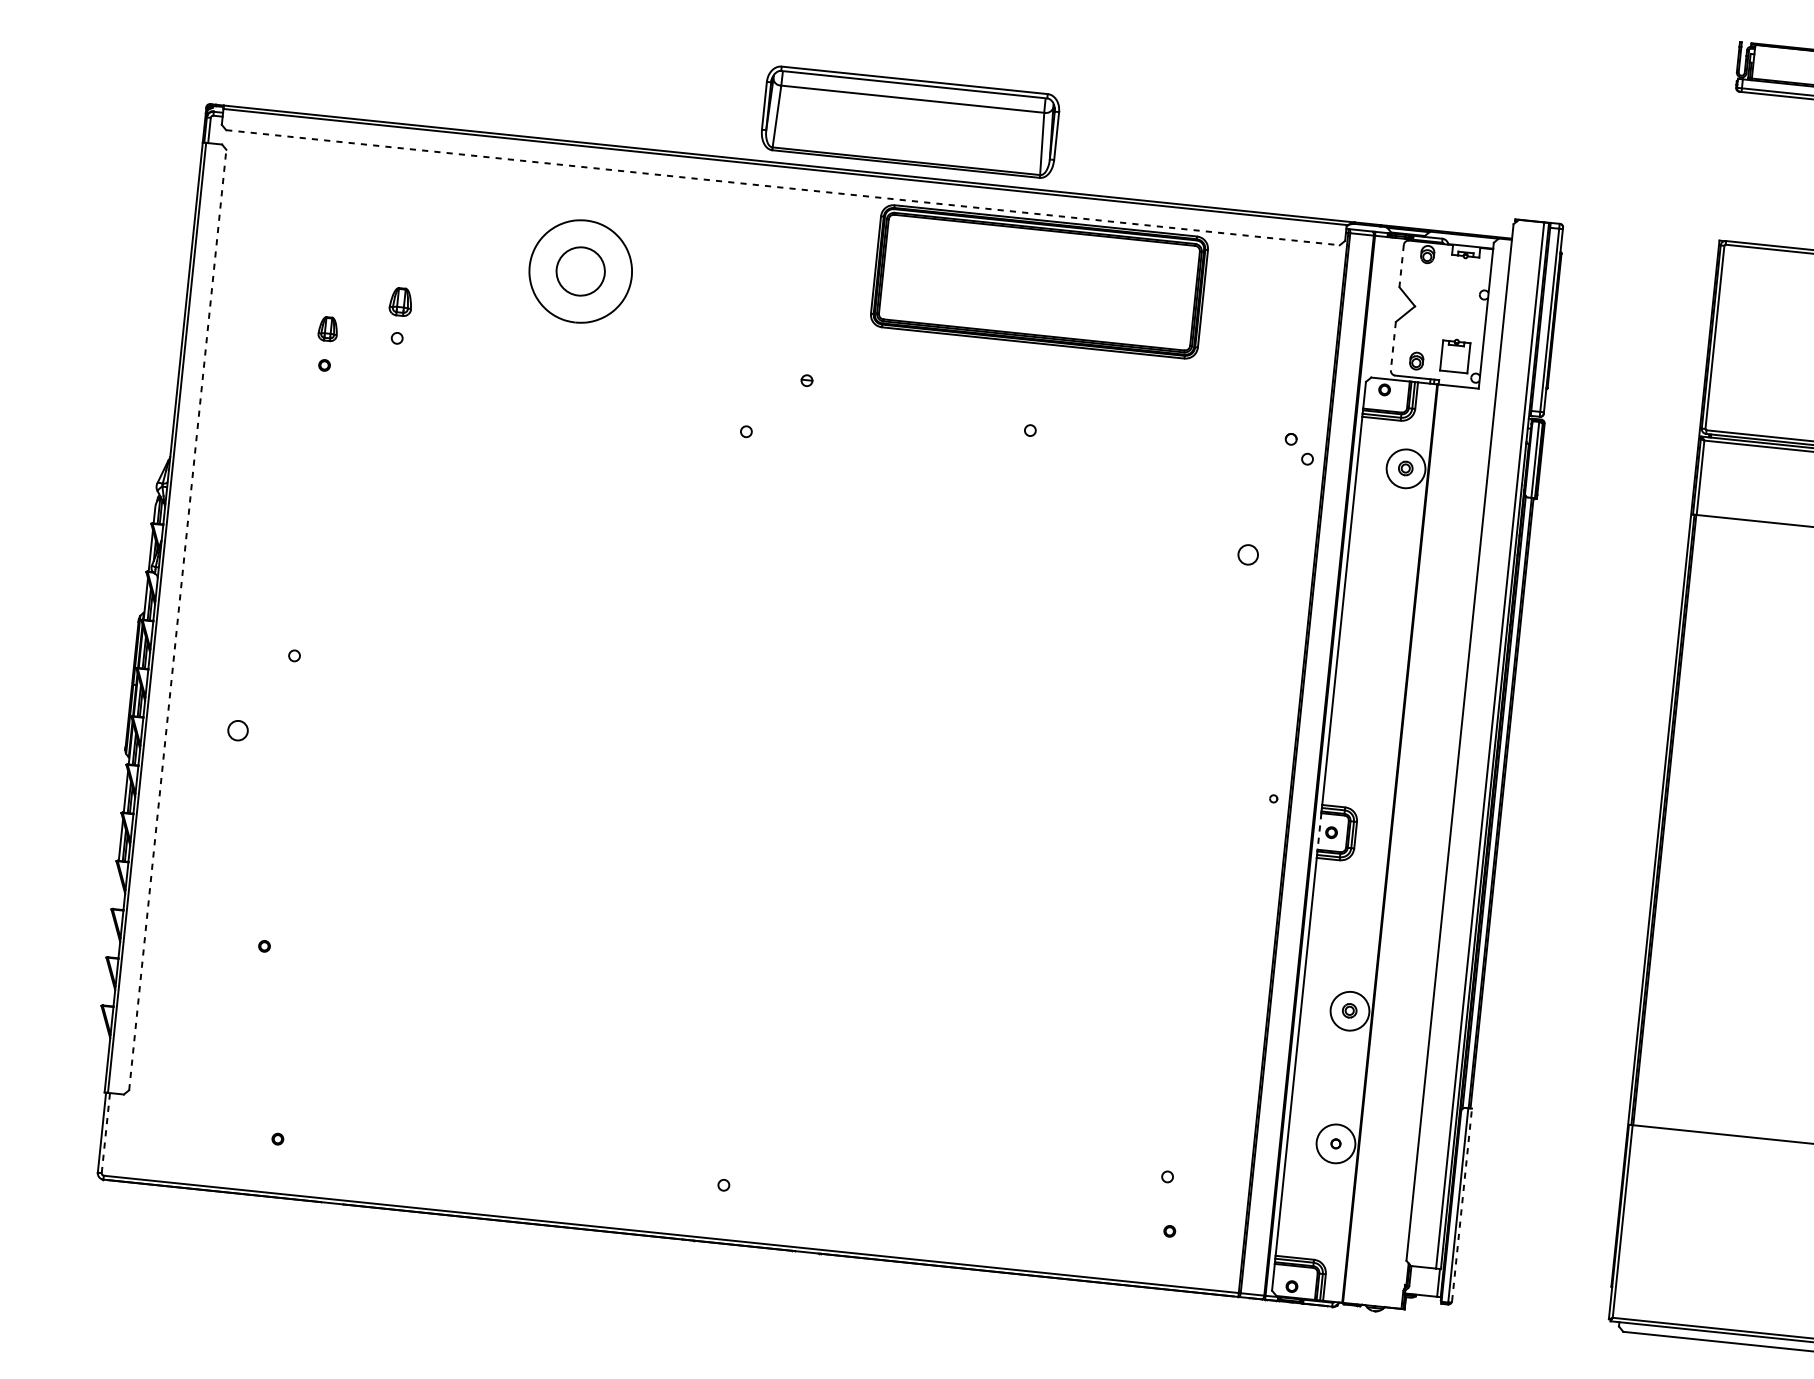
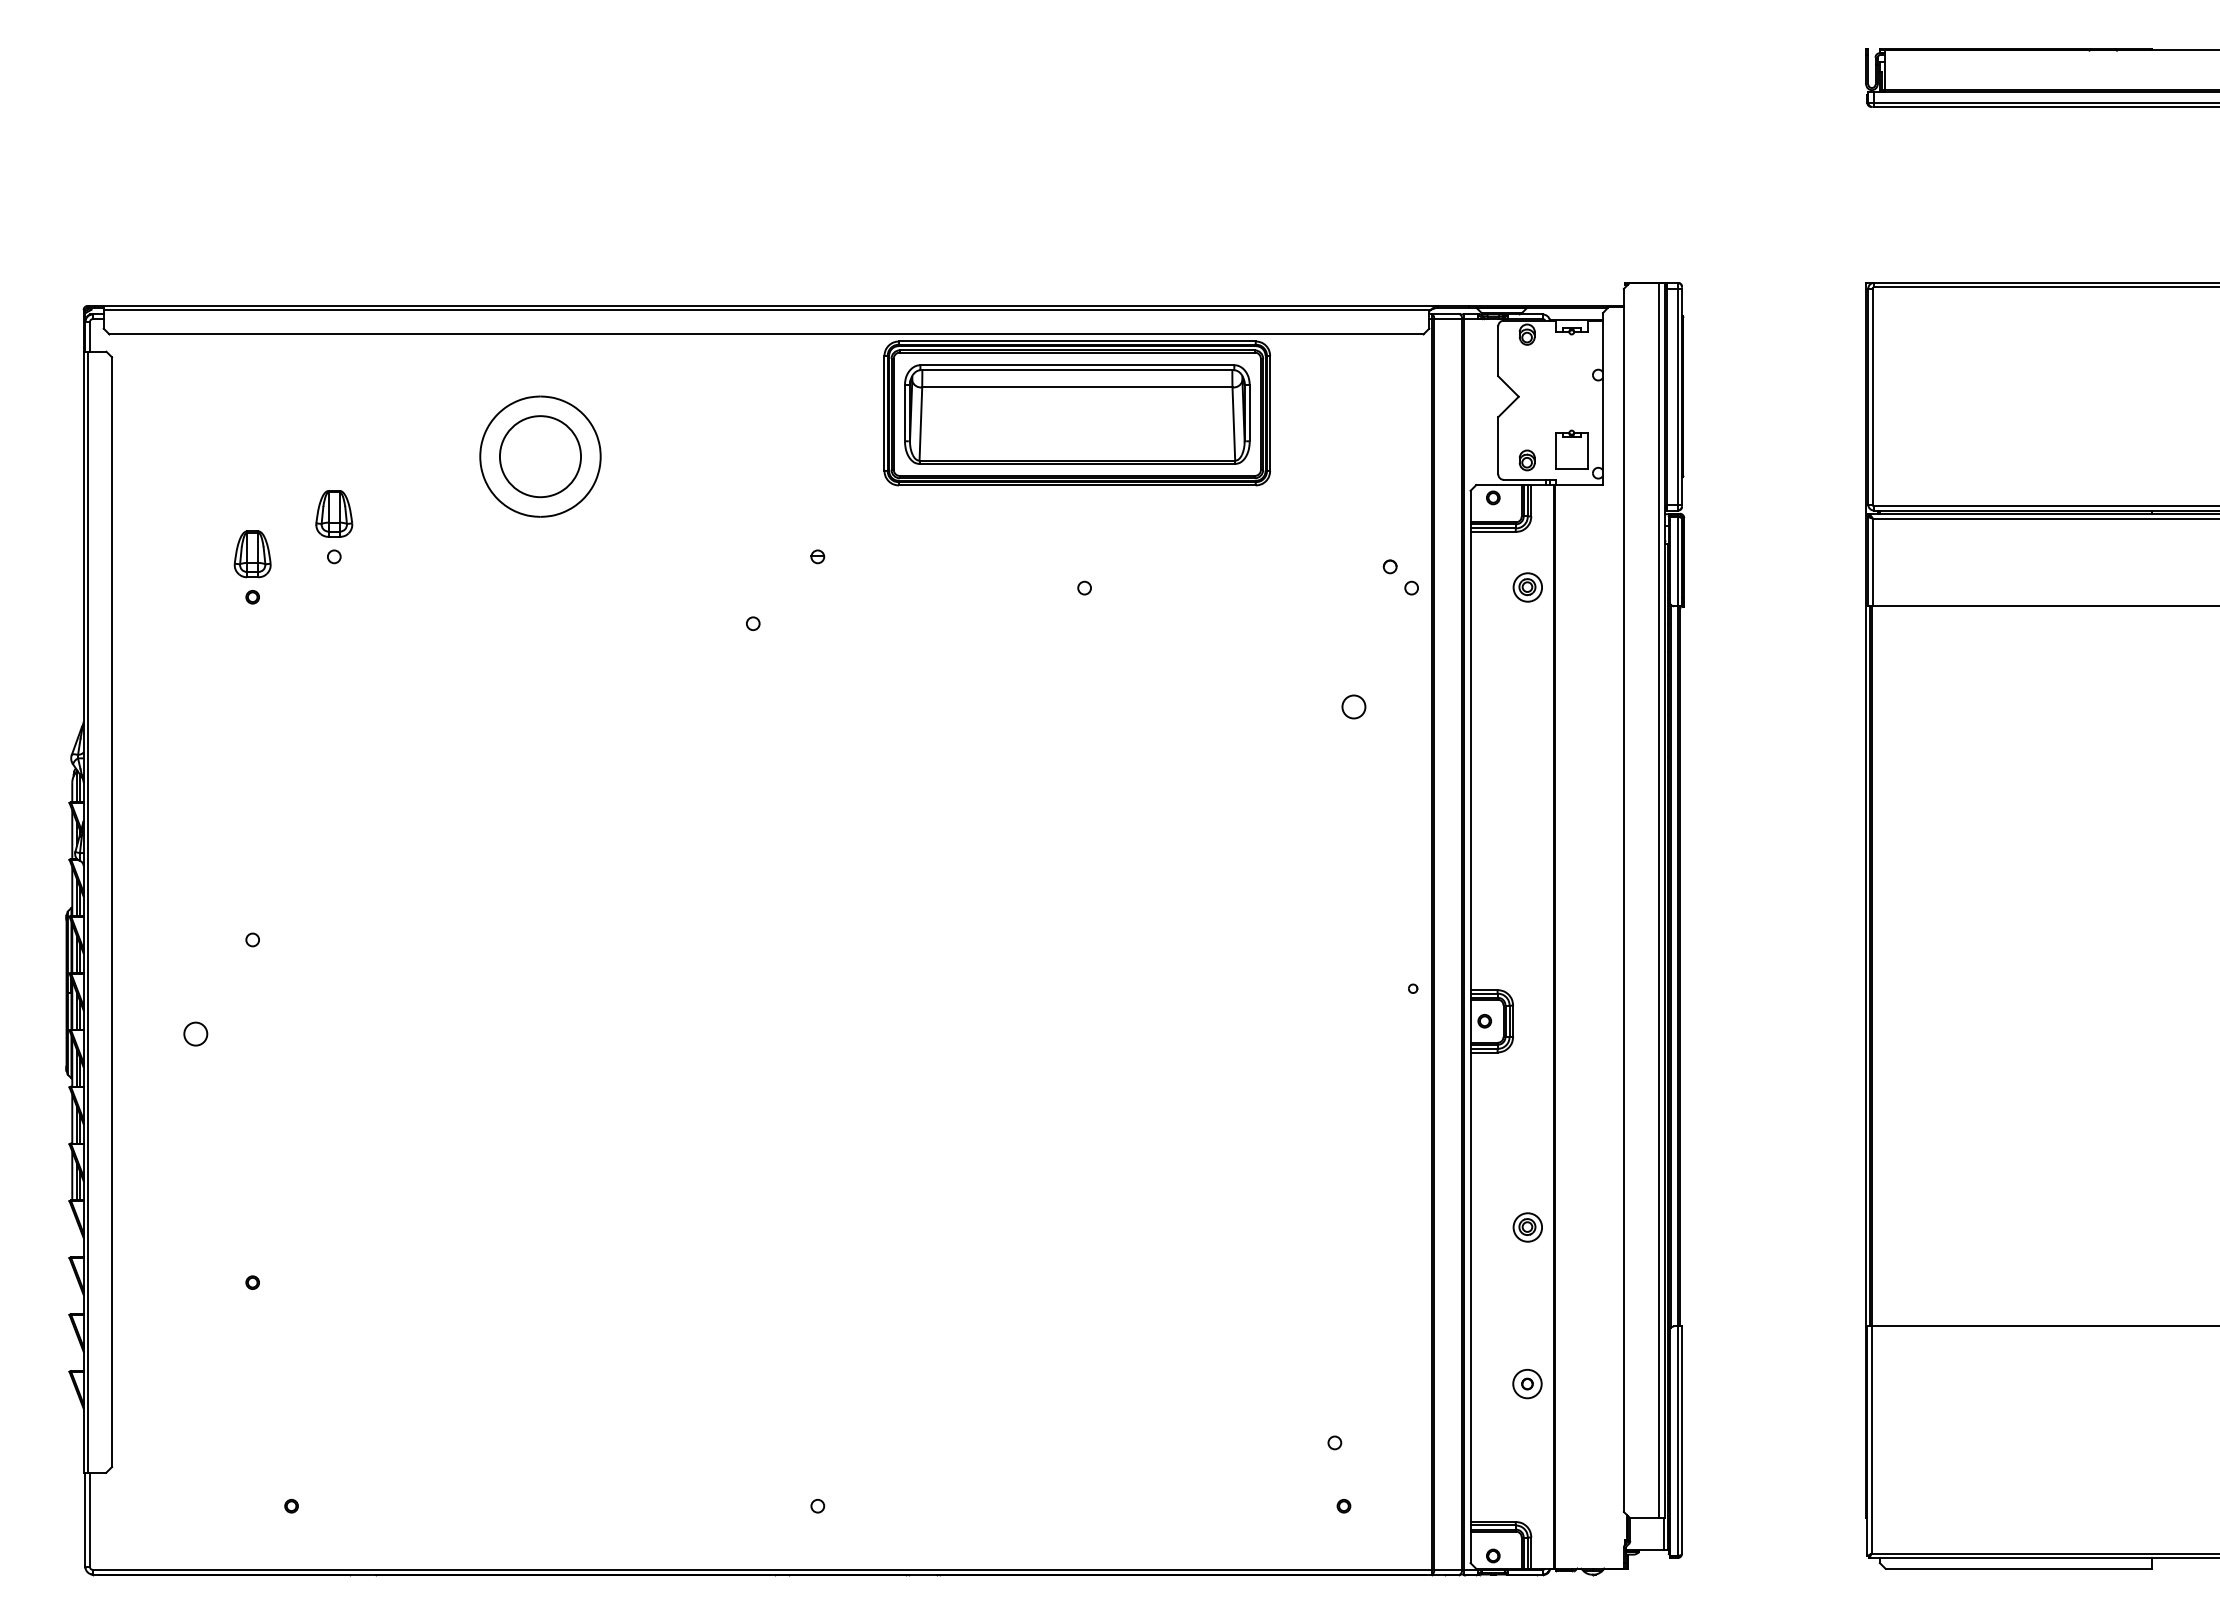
part: (910, 122) -> (1077, 414), moved
line: (783, 187) -> (767, 334), dashed -> solid
line: (1401, 266) -> (1498, 351), dashed -> solid
circle: (580, 271) -> (540, 456), size x1.43
part: (401, 301) -> (334, 513), size x1.43
part: (328, 329) -> (252, 554), size x1.67
line: (1393, 345) -> (1498, 445), dashed -> solid
circle: (1405, 468) -> (1527, 587), size x0.62
line: (178, 620) -> (112, 912), dashed -> solid
line: (1319, 831) -> (1470, 1021), dashed -> solid
circle: (1349, 1011) -> (1527, 1227), size x0.62
line: (106, 1132) -> (90, 1519), dashed -> solid
circle: (1336, 1143) -> (1527, 1383), size x0.62
line: (1462, 1205) -> (1682, 1440), dashed -> solid

